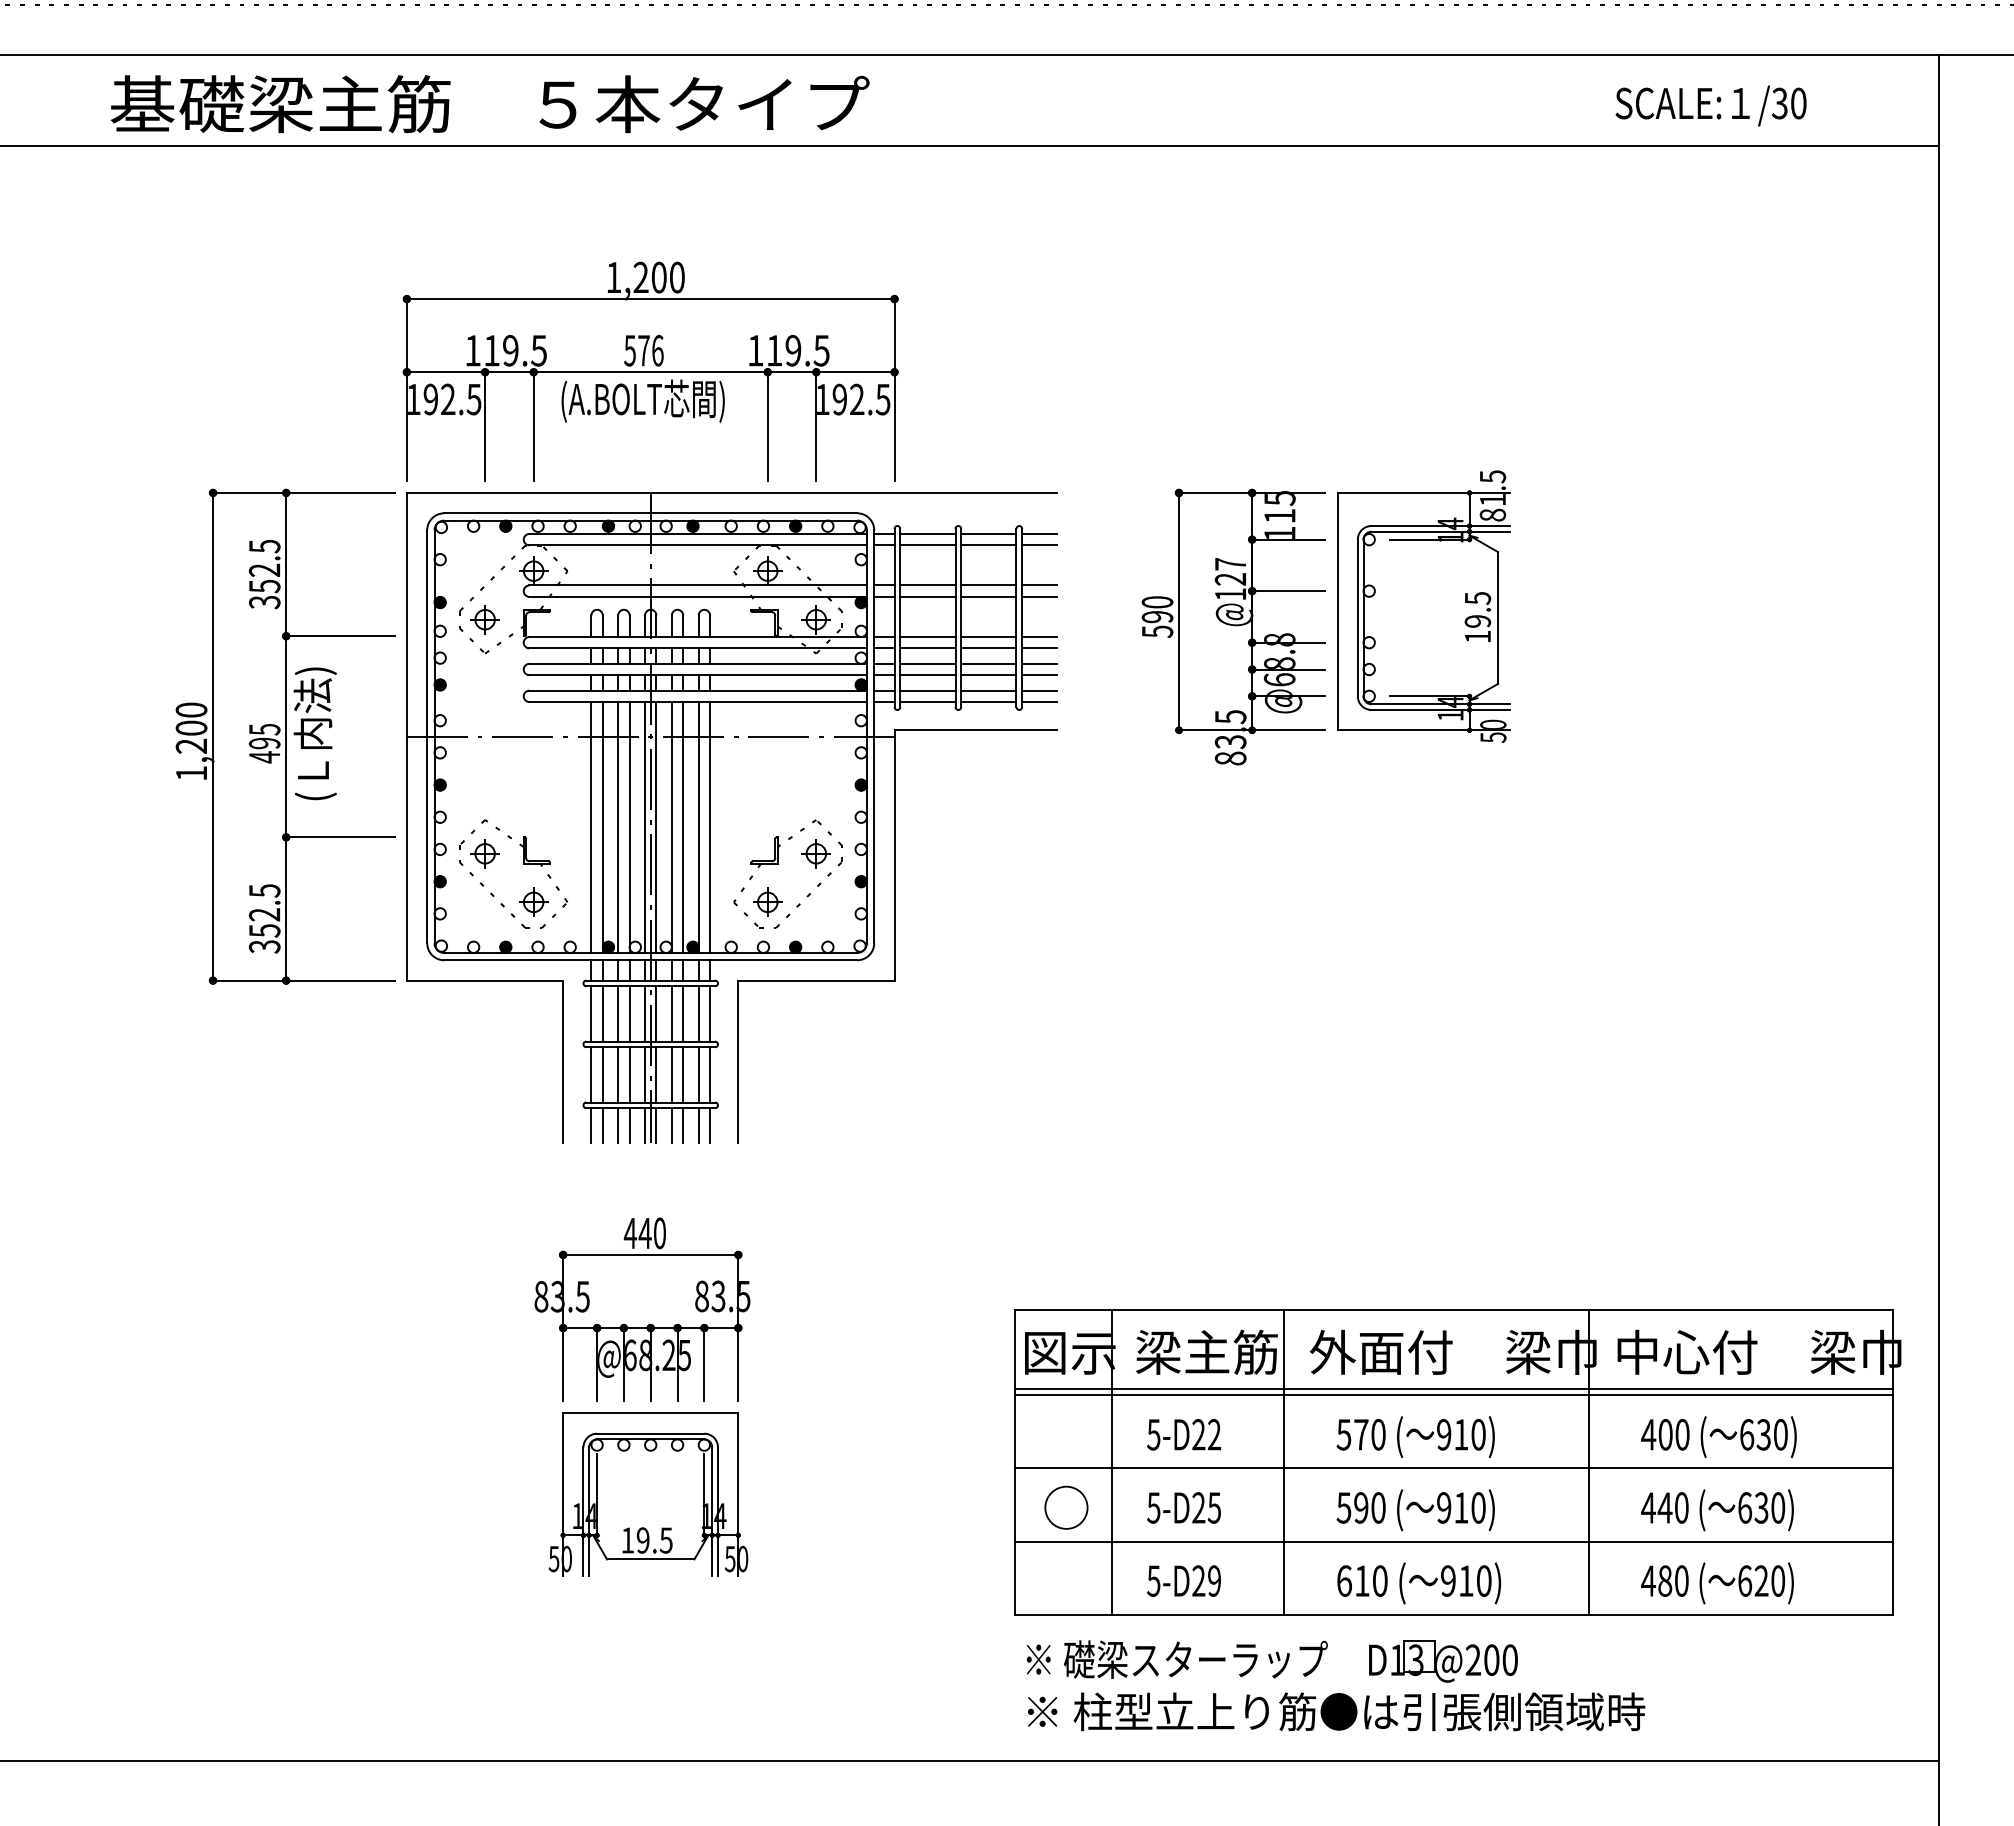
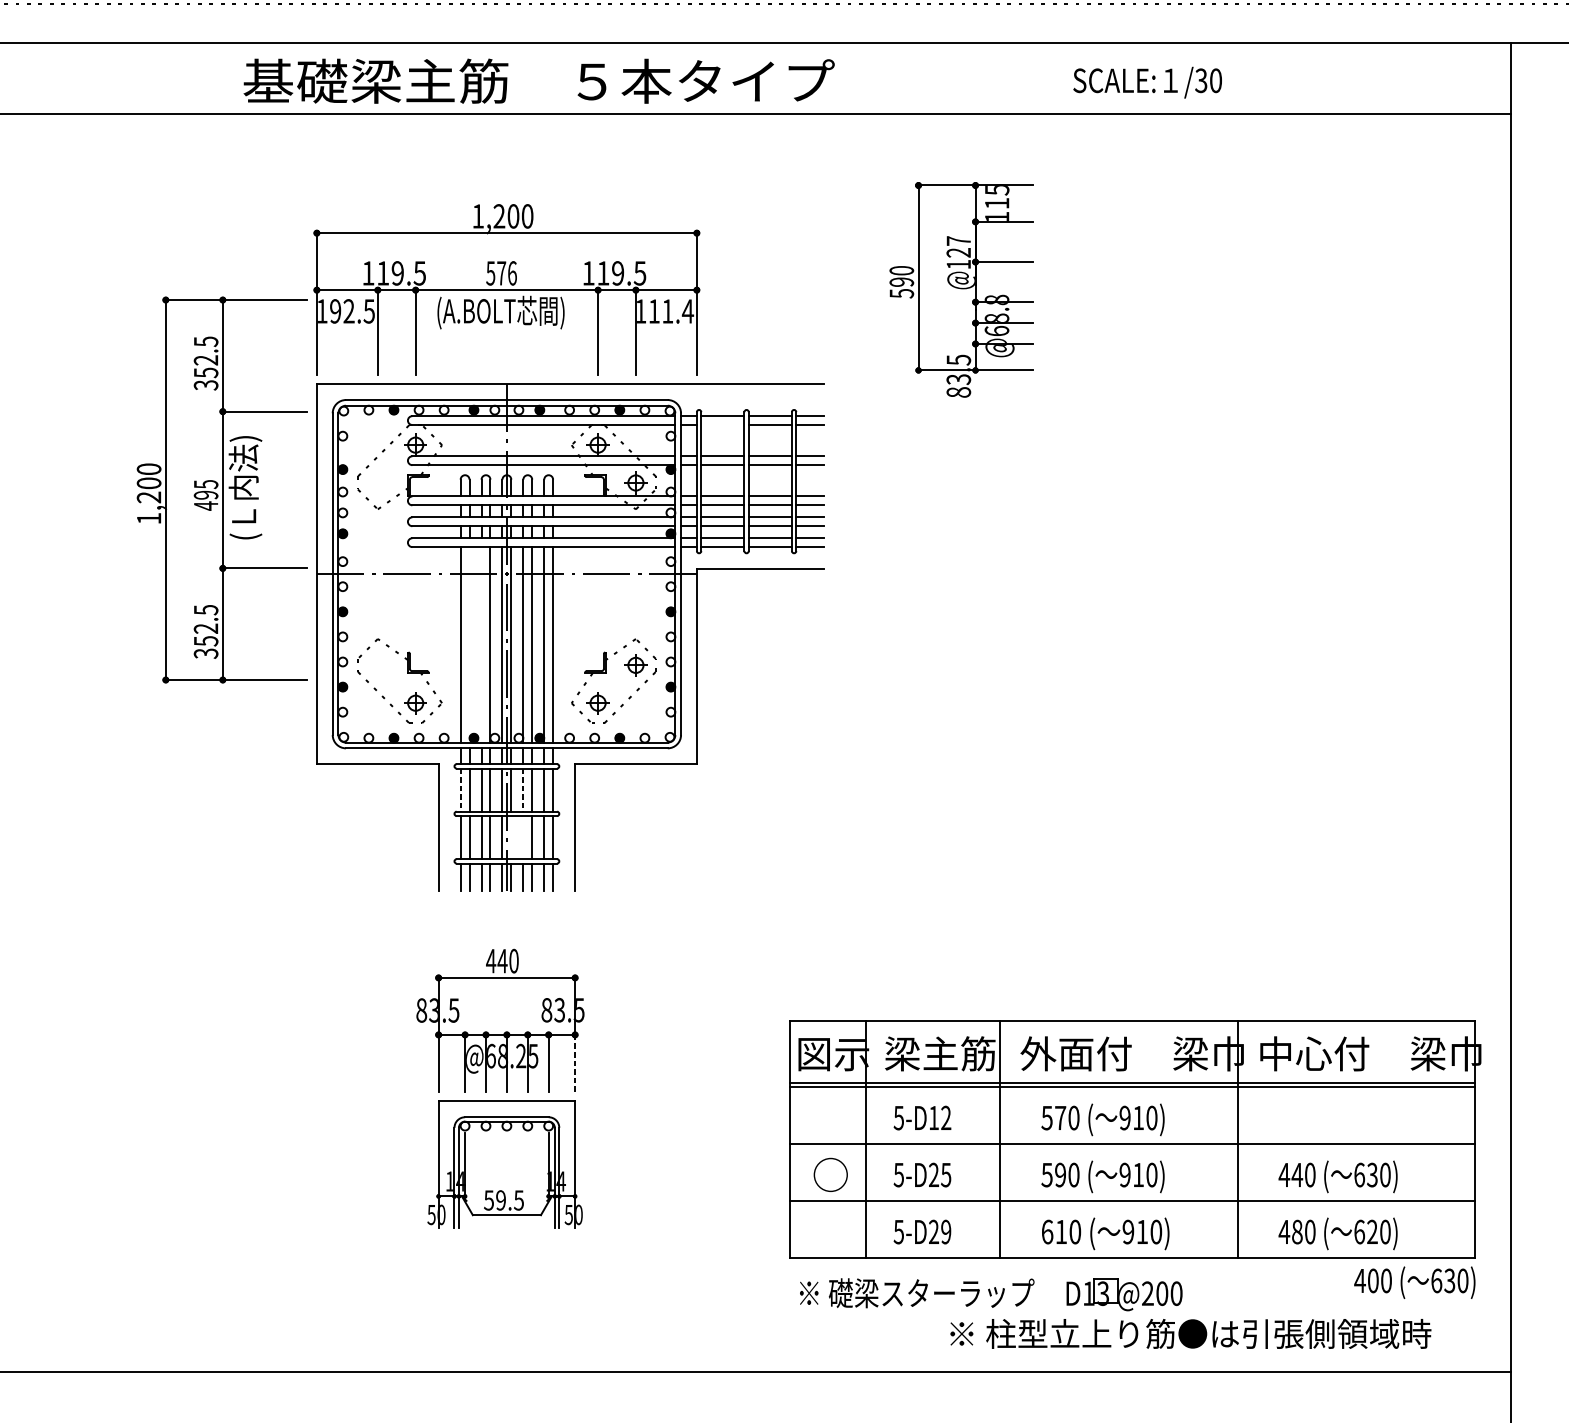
text: (489, 104) -> (538, 81), moved
text: (1710, 105) -> (1147, 82), moved
text: (861, 399) -> (671, 311), 192.5 -> 111.4
line: (927, 545) -> (722, 425), removed
part: (1423, 606) -> (1109, 472), removed
part: (484, 619) -> (377, 482), removed
part: (1233, 626) -> (960, 289), moved
part: (285, 736) -> (222, 489), moved
line: (602, 827) -> (469, 644), removed
line: (618, 827) -> (481, 644), removed
part: (484, 853) -> (377, 665), removed
line: (591, 1013) -> (460, 789), solid -> dashed
line: (671, 1013) -> (523, 789), solid -> dashed
line: (656, 1074) -> (511, 837), removed
line: (671, 1074) -> (523, 837), removed
line: (738, 1364) -> (575, 1063), solid -> dashed
text: (1198, 1434) -> (933, 1117), 5-D22 -> 5-D12
text: (1718, 1437) -> (1414, 1283), moved
text: (627, 1540) -> (488, 1200), 19.5 -> 59.5
text: (1336, 1711) -> (1190, 1333), moved

